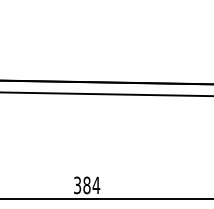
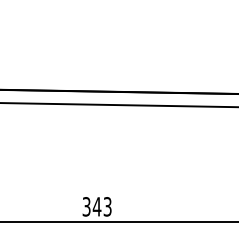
text: (91, 185) -> (102, 206), 384 -> 343

